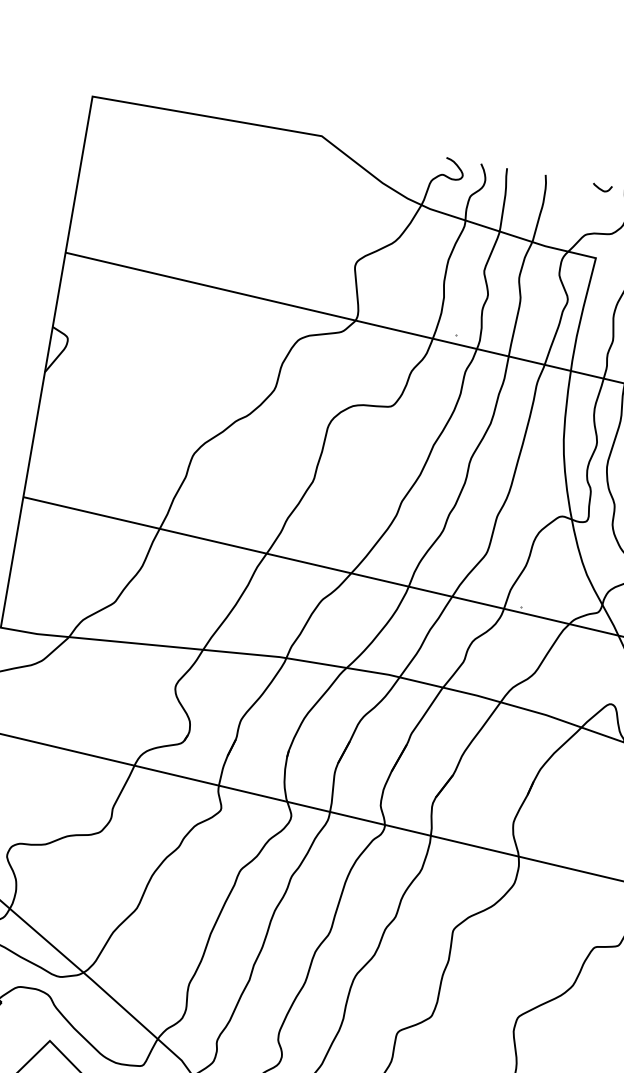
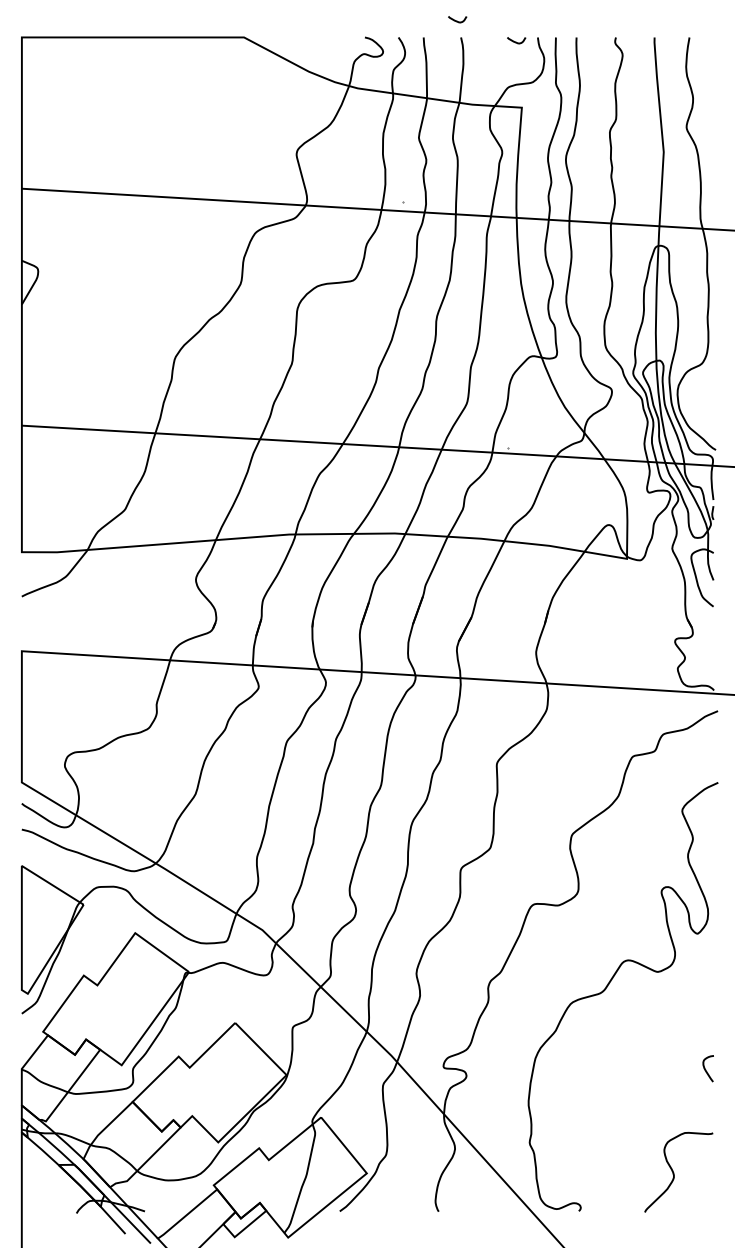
curve: (545, 156) -> (457, 20), added

